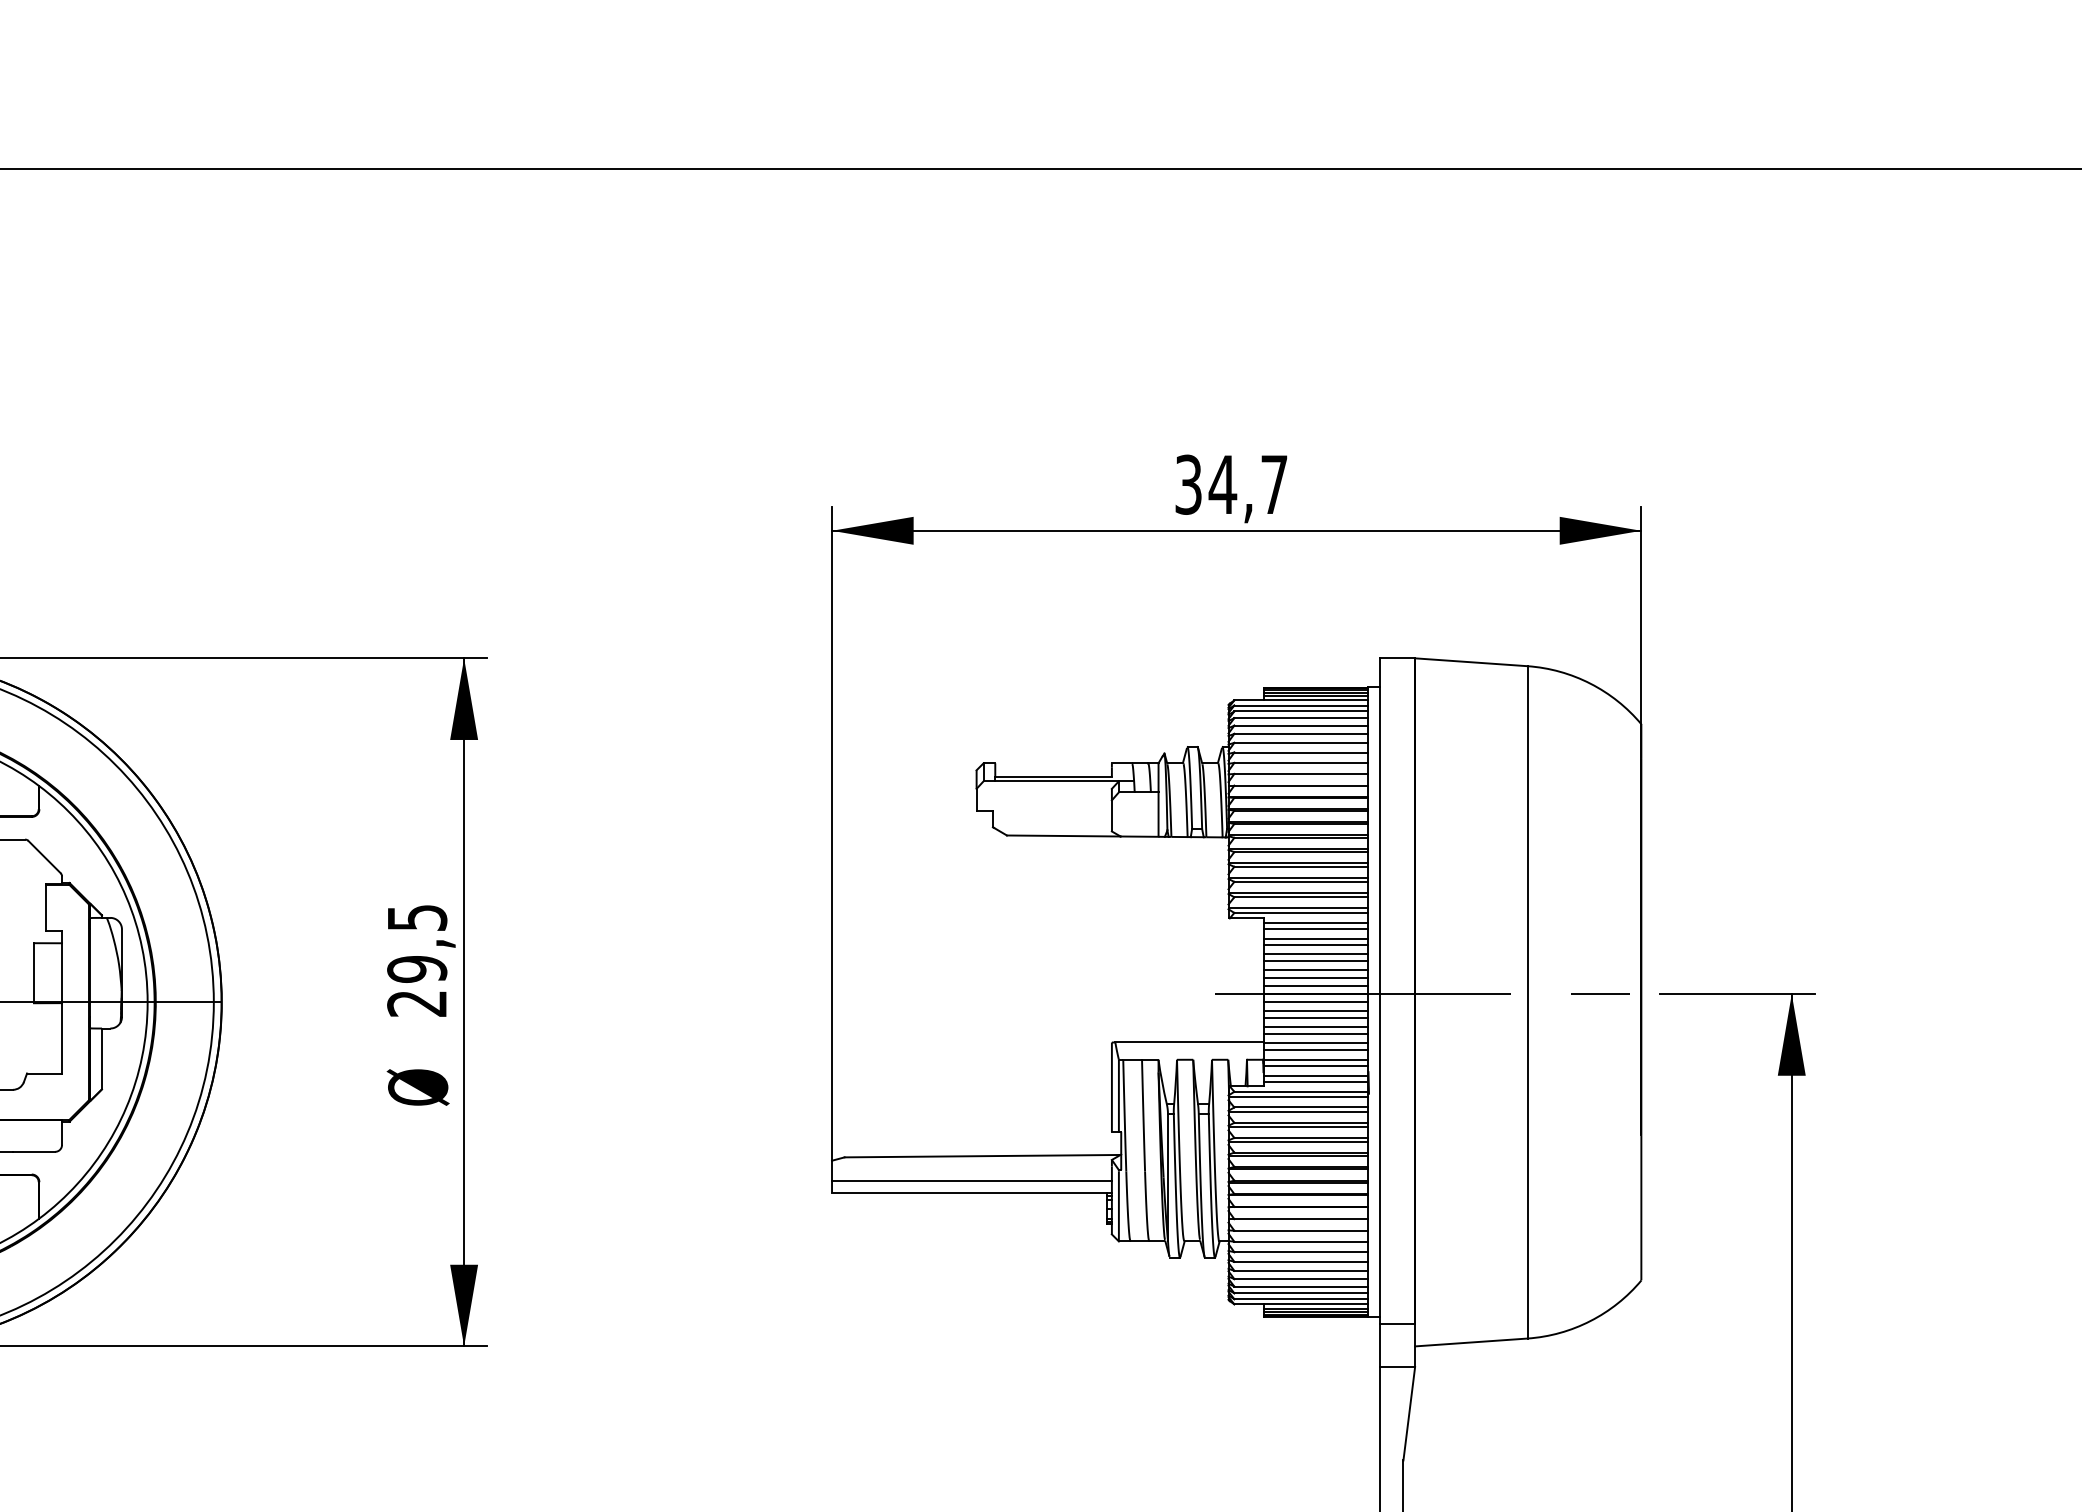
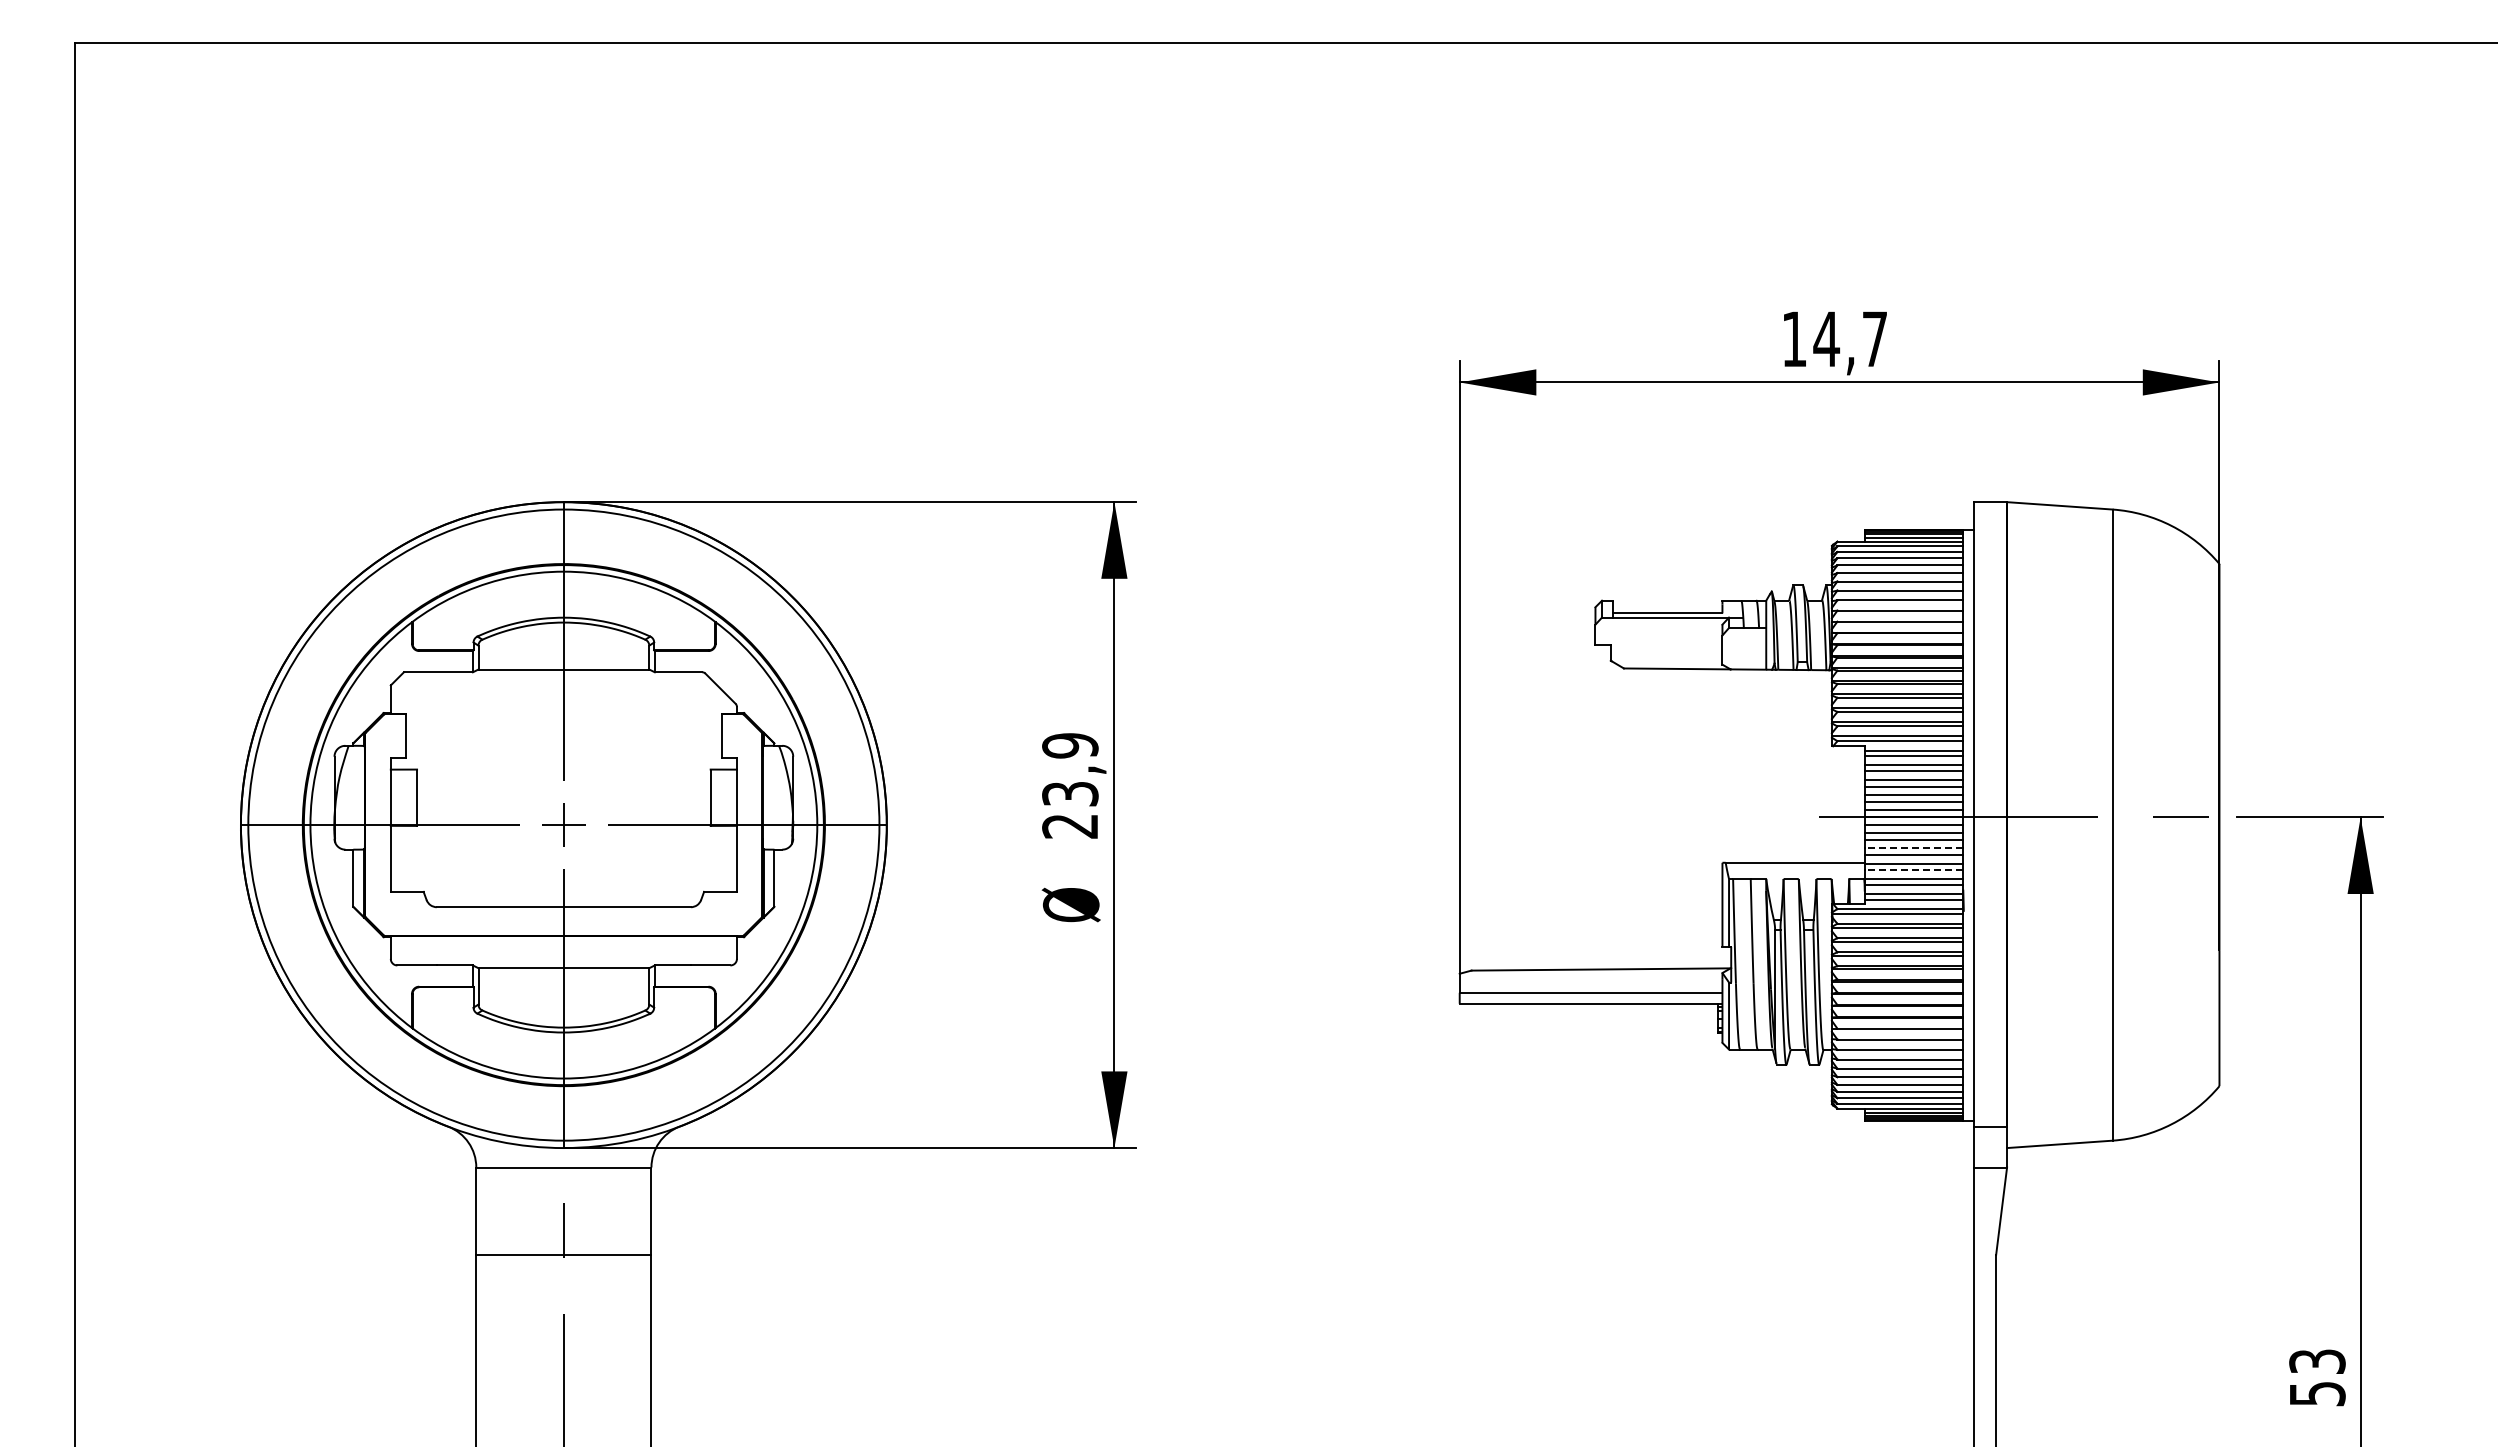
text: (1188, 485) -> (1794, 339), 34,7 -> 14,7
text: (417, 943) -> (1070, 769), 29,5 -> 23,9
line: (1315, 1027) -> (1913, 848), solid -> dashed
line: (1315, 1050) -> (1913, 870), solid -> dashed

